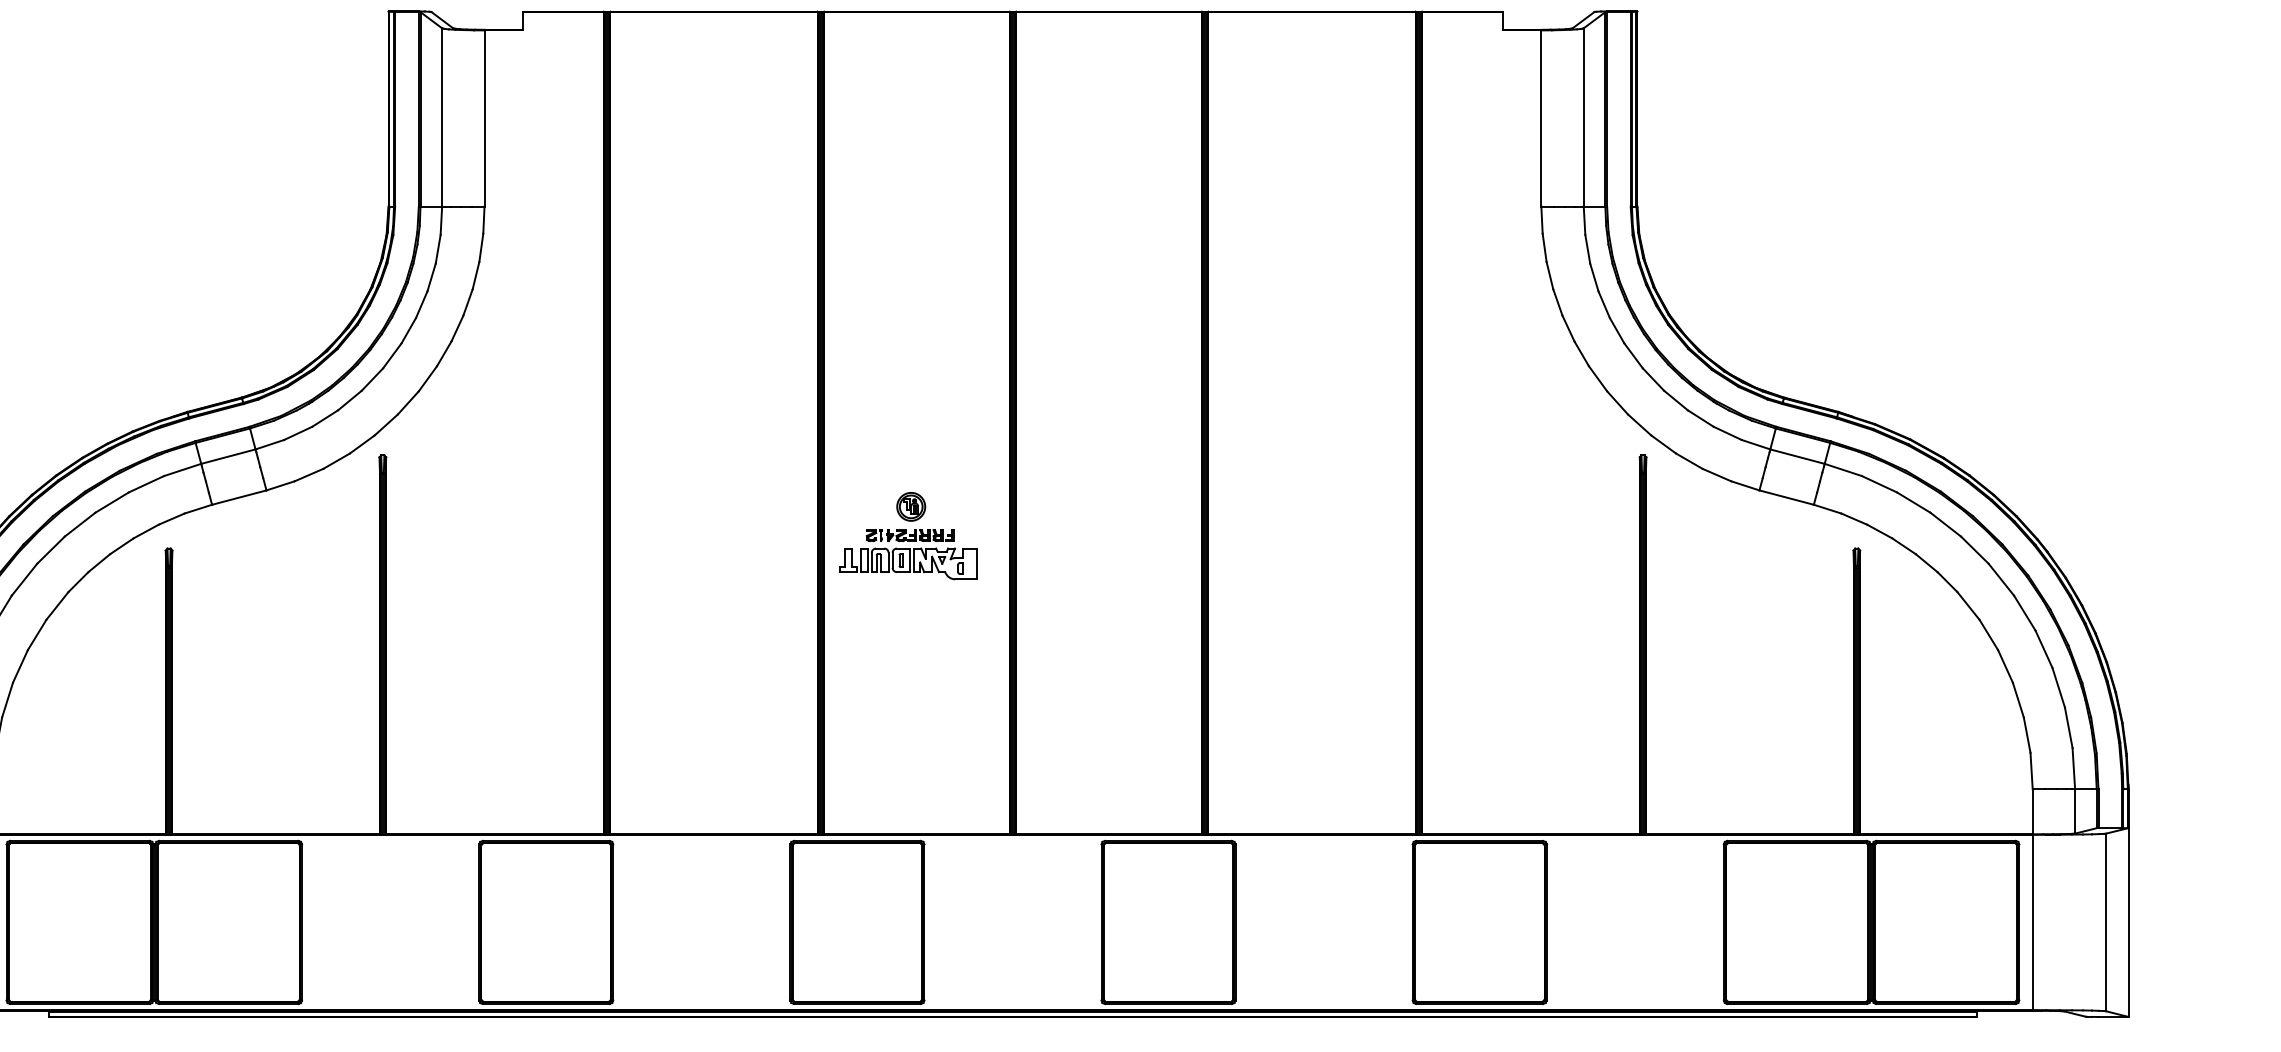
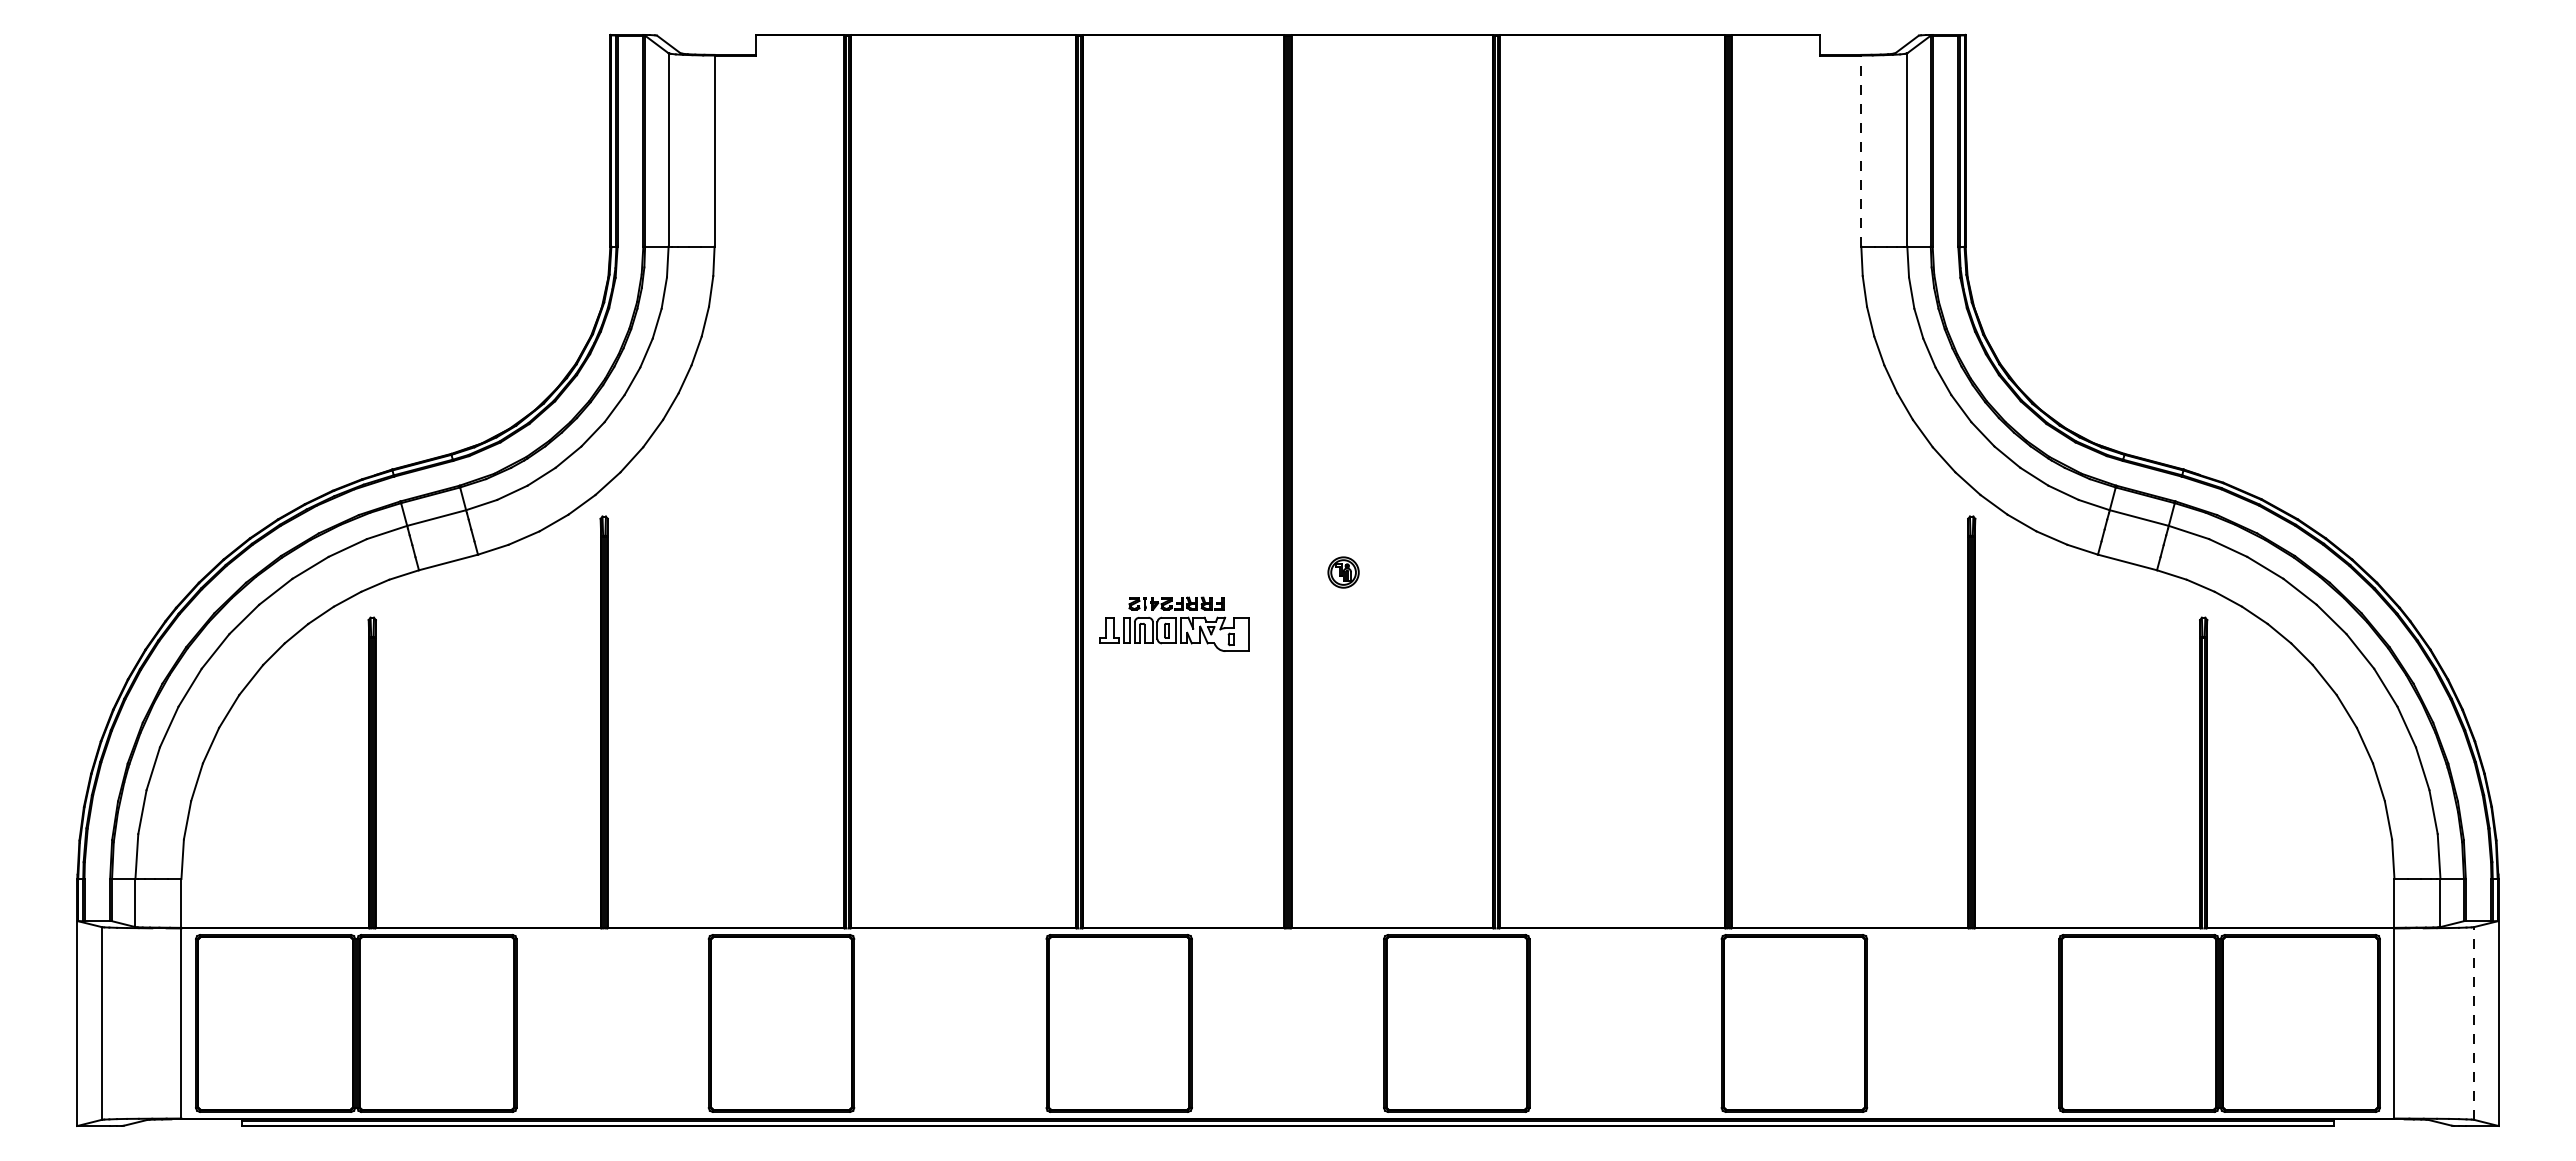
line: (1541, 118) -> (1861, 151), solid -> dashed
part: (911, 506) -> (1343, 572), moved
line: (2106, 921) -> (2474, 1022), solid -> dashed

